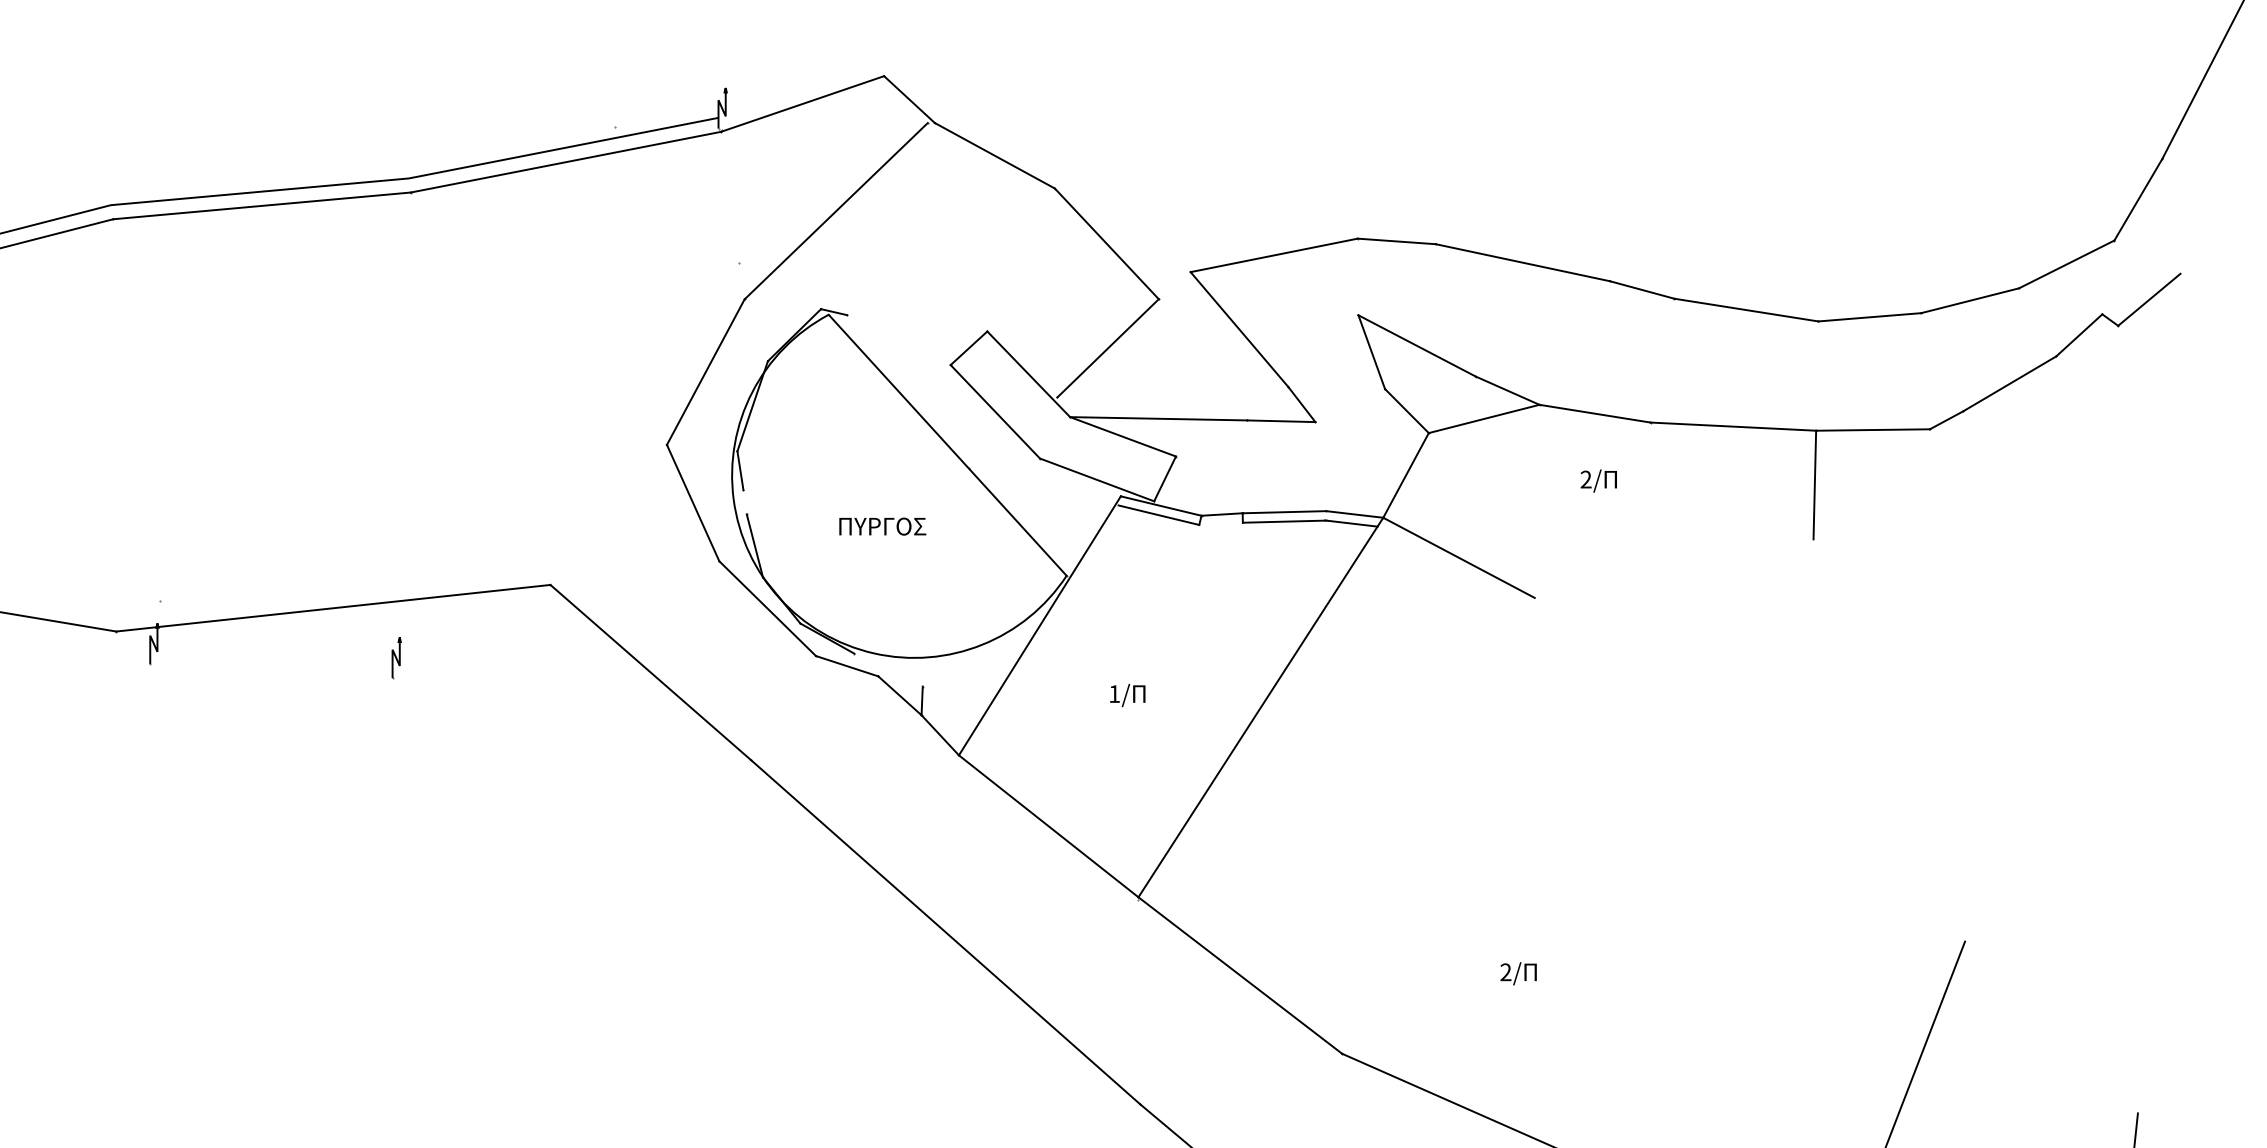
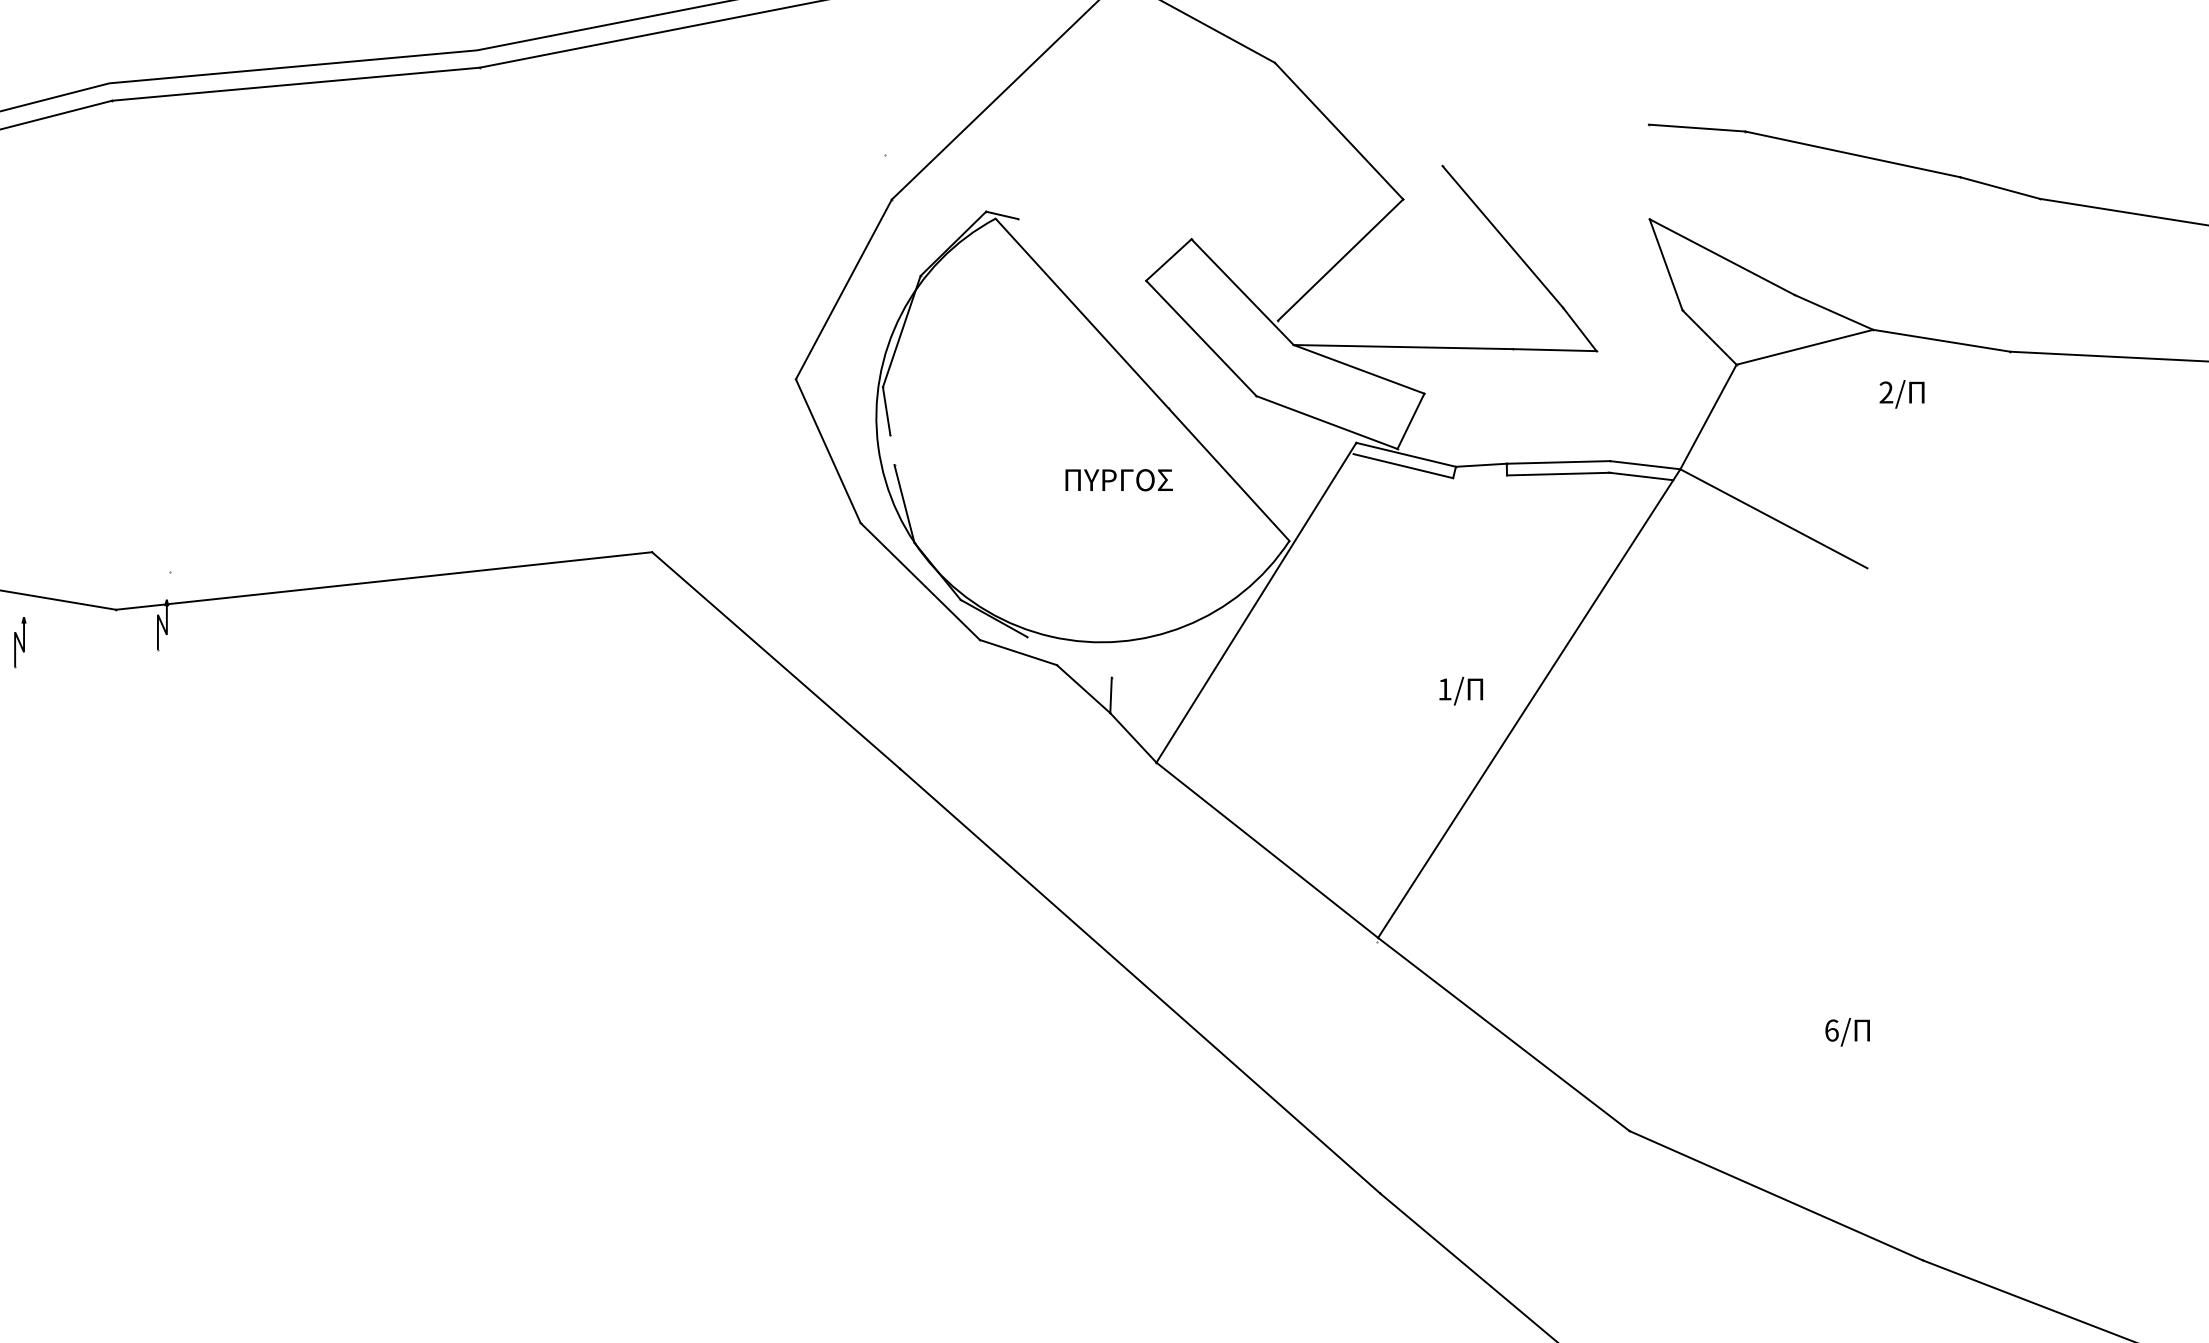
line: (1273, 255) -> (1544, 145), removed
text: (1598, 480) -> (1901, 393), moved
text: (882, 526) -> (1118, 480), moved
part: (396, 658) -> (19, 643), moved
text: (1127, 695) -> (1460, 691), moved
text: (1505, 972) -> (1831, 1030), 2/ -> 6/

